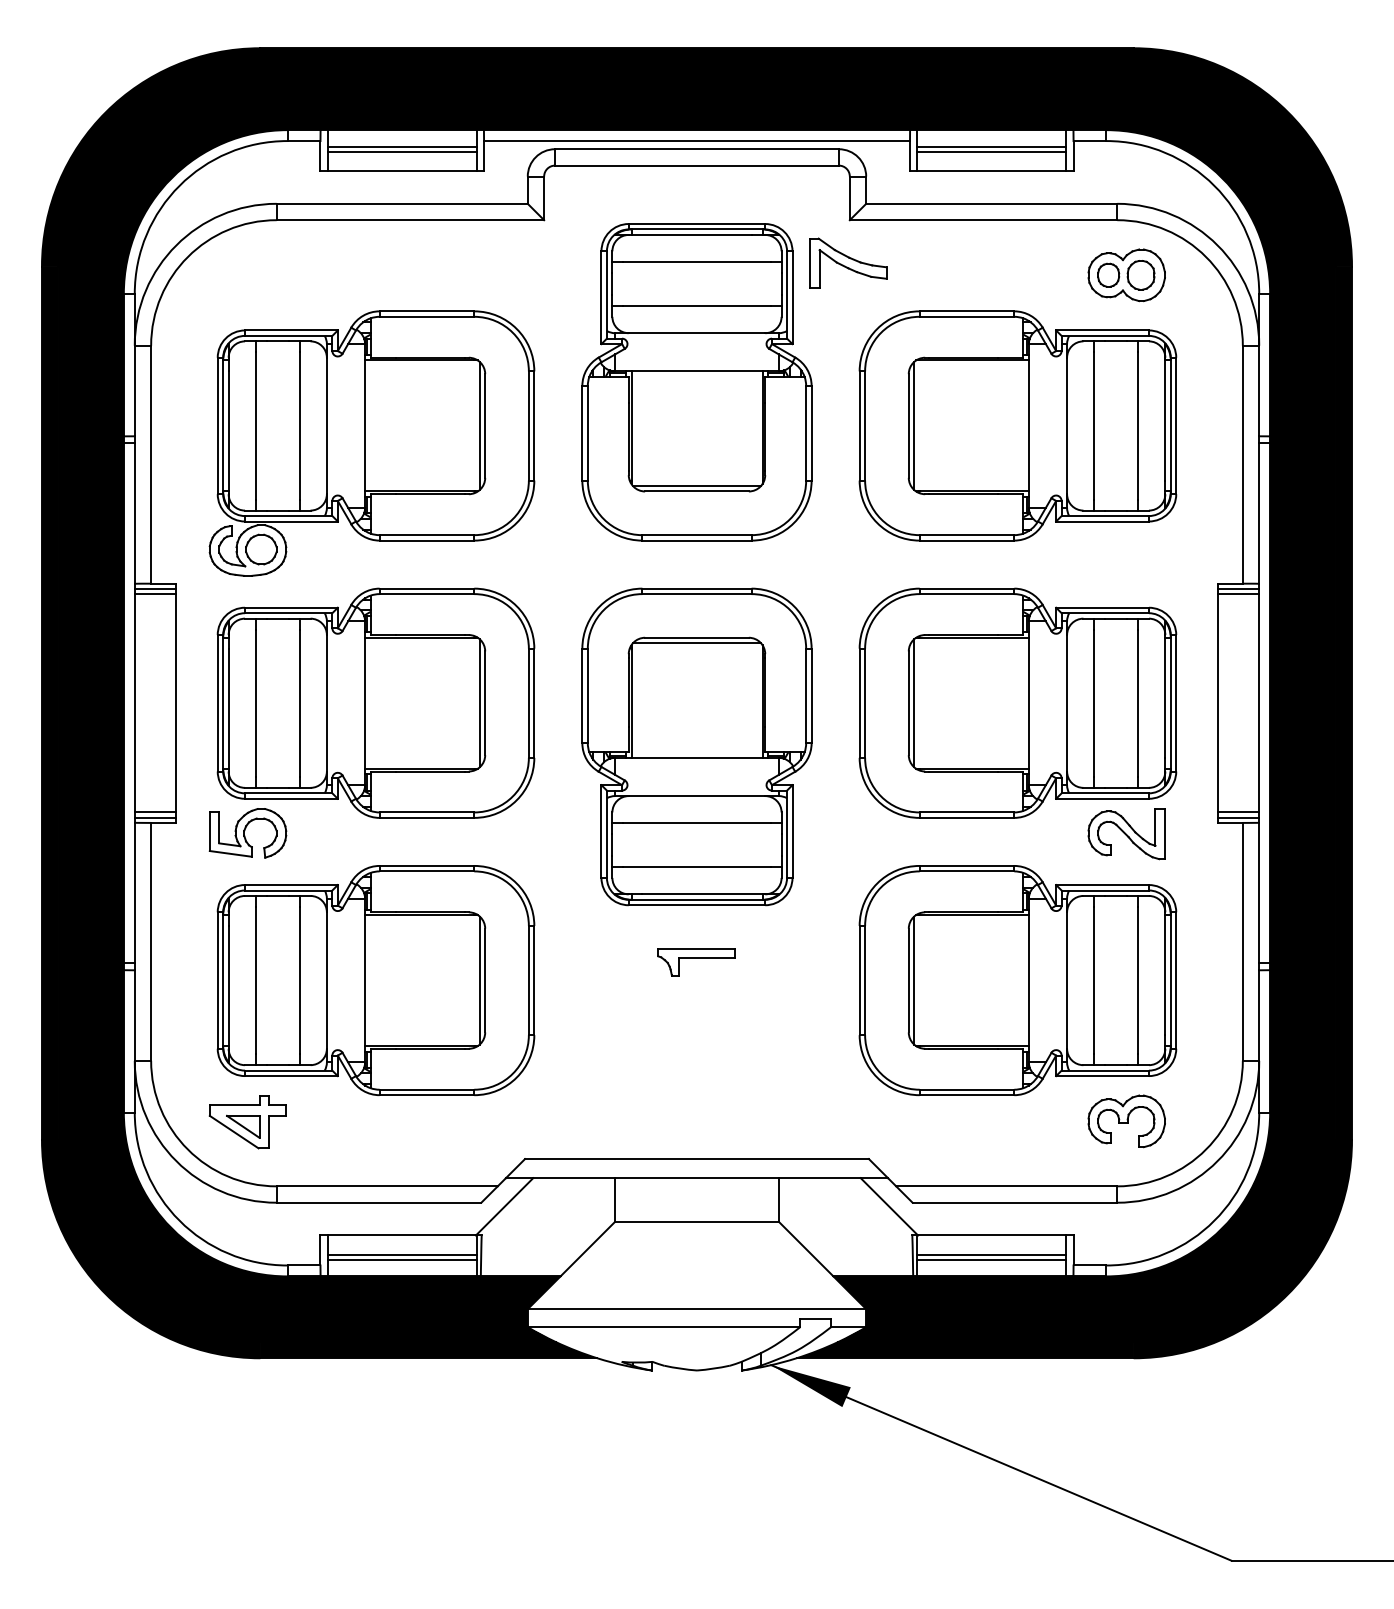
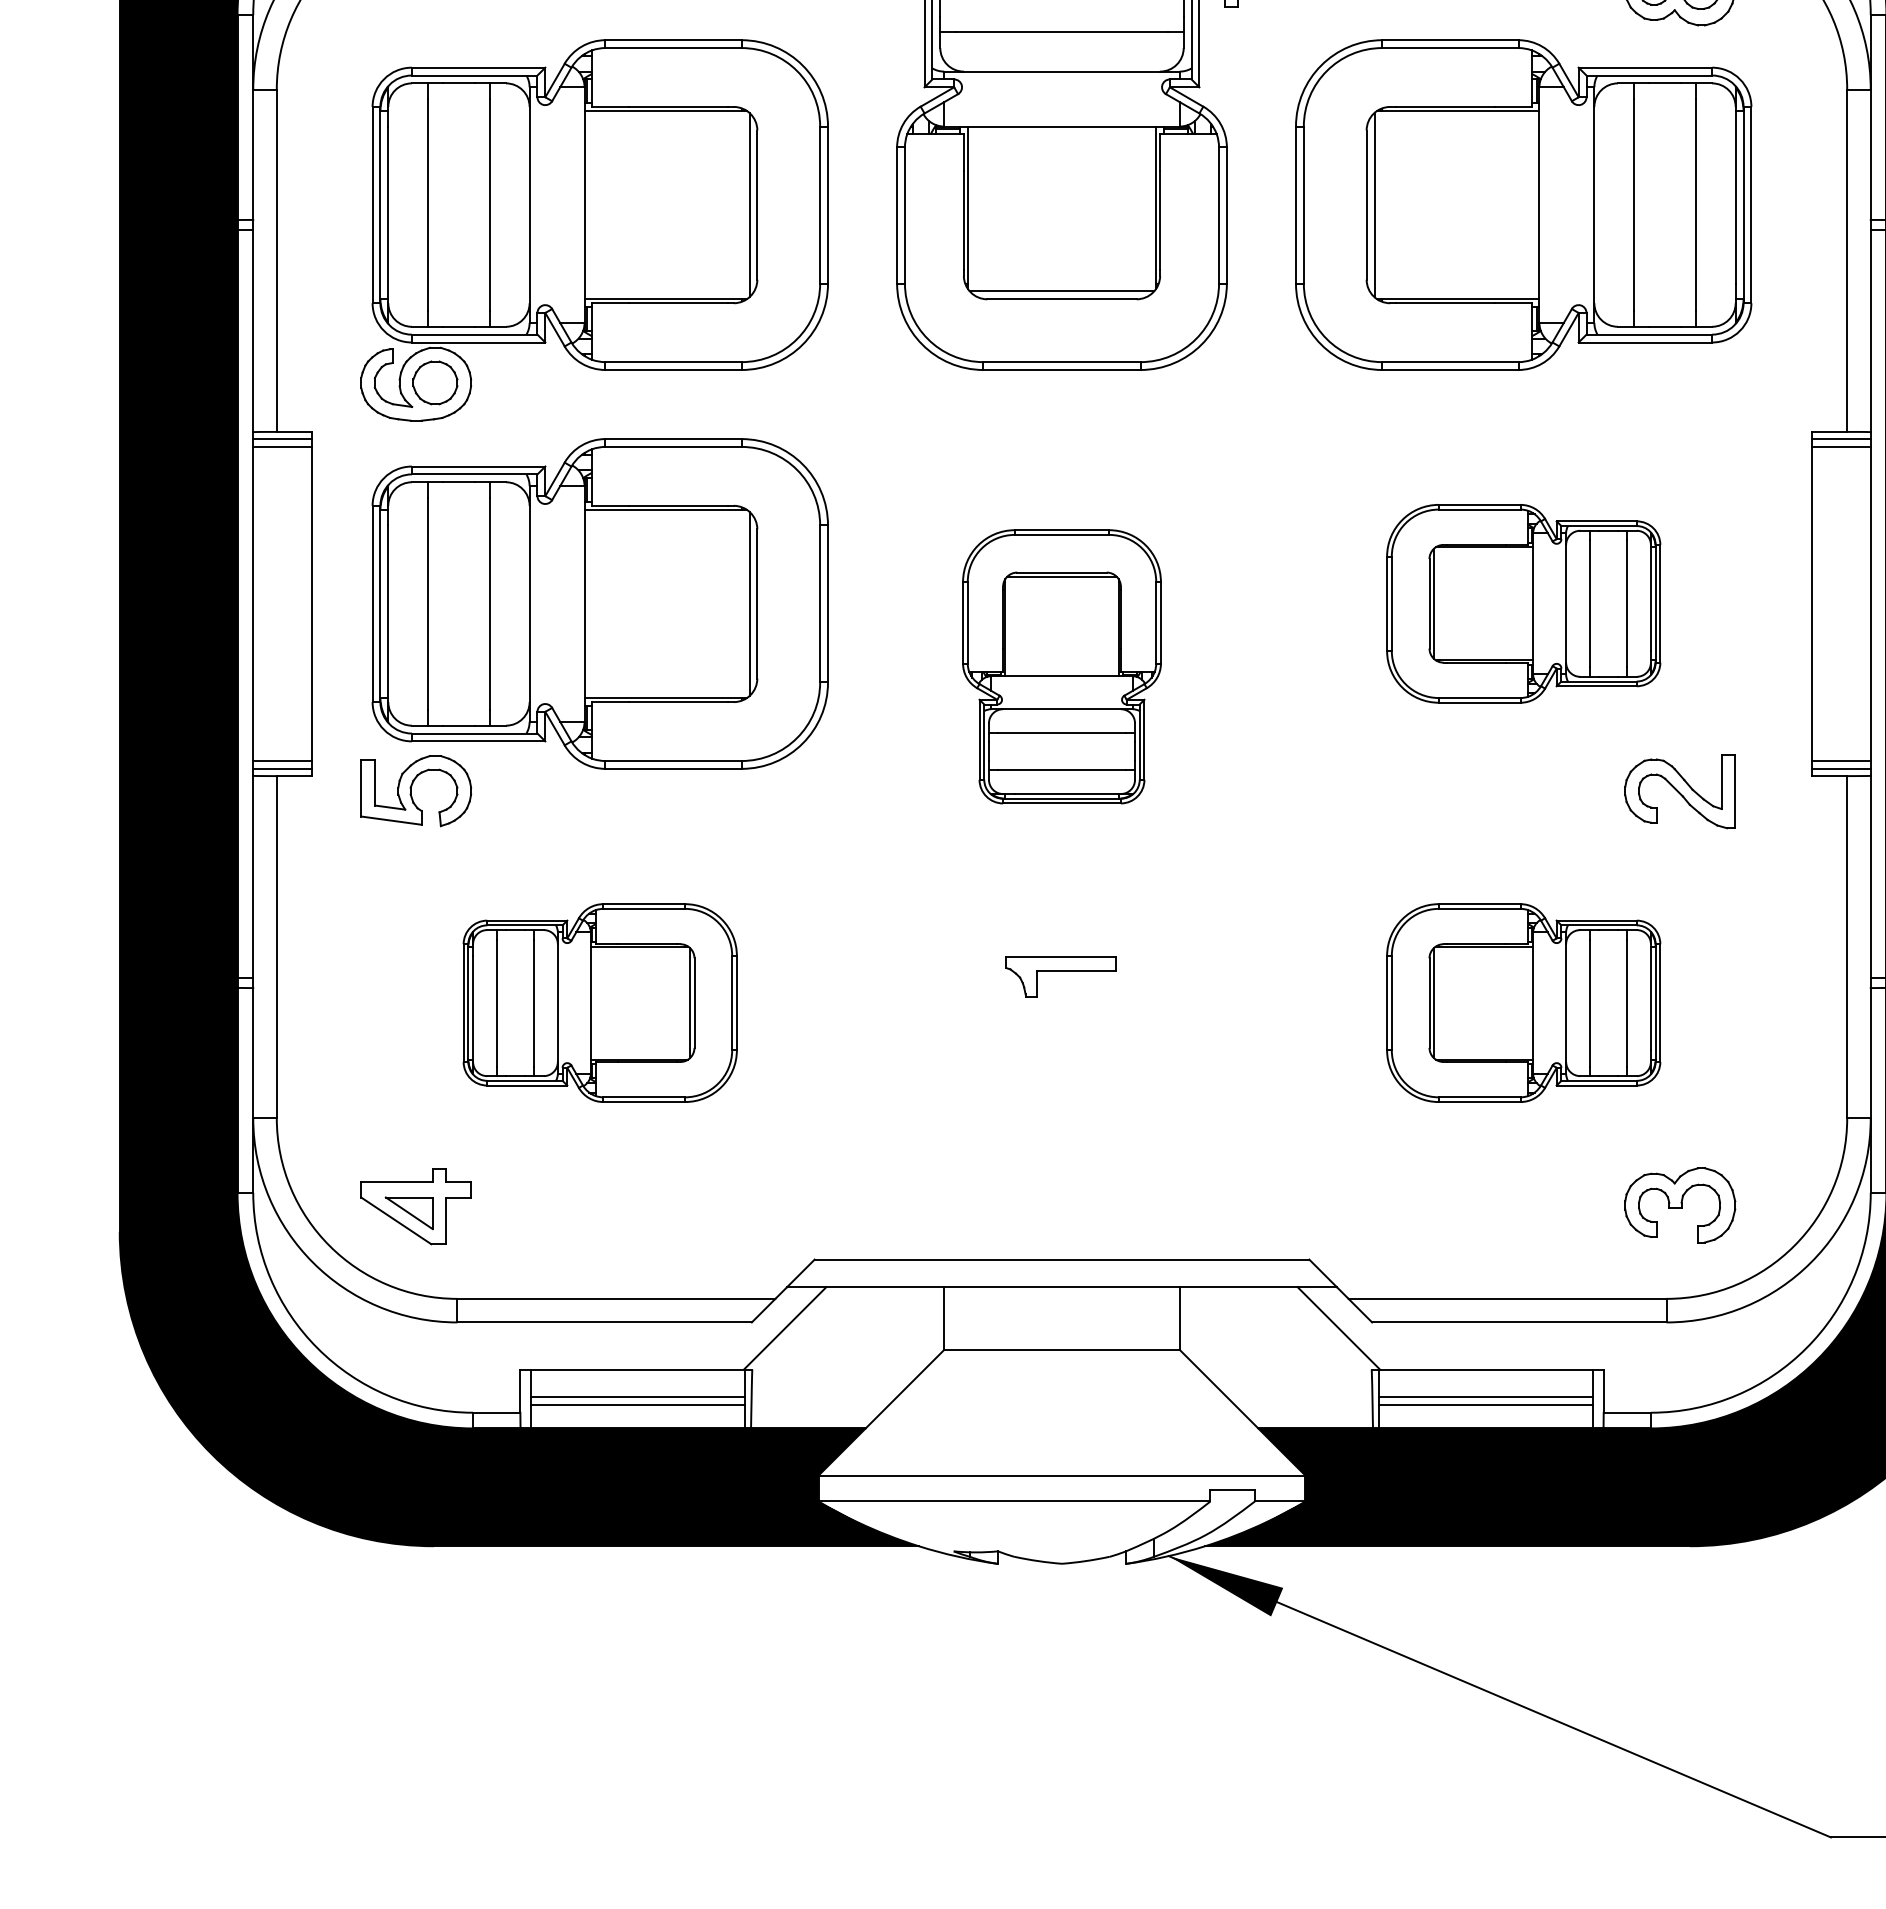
part: (1017, 702) -> (1523, 602), size x0.6
part: (696, 746) -> (1061, 666), size x0.6
part: (375, 980) -> (599, 1002), size x0.6
part: (1017, 980) -> (1523, 1002), size x0.6

